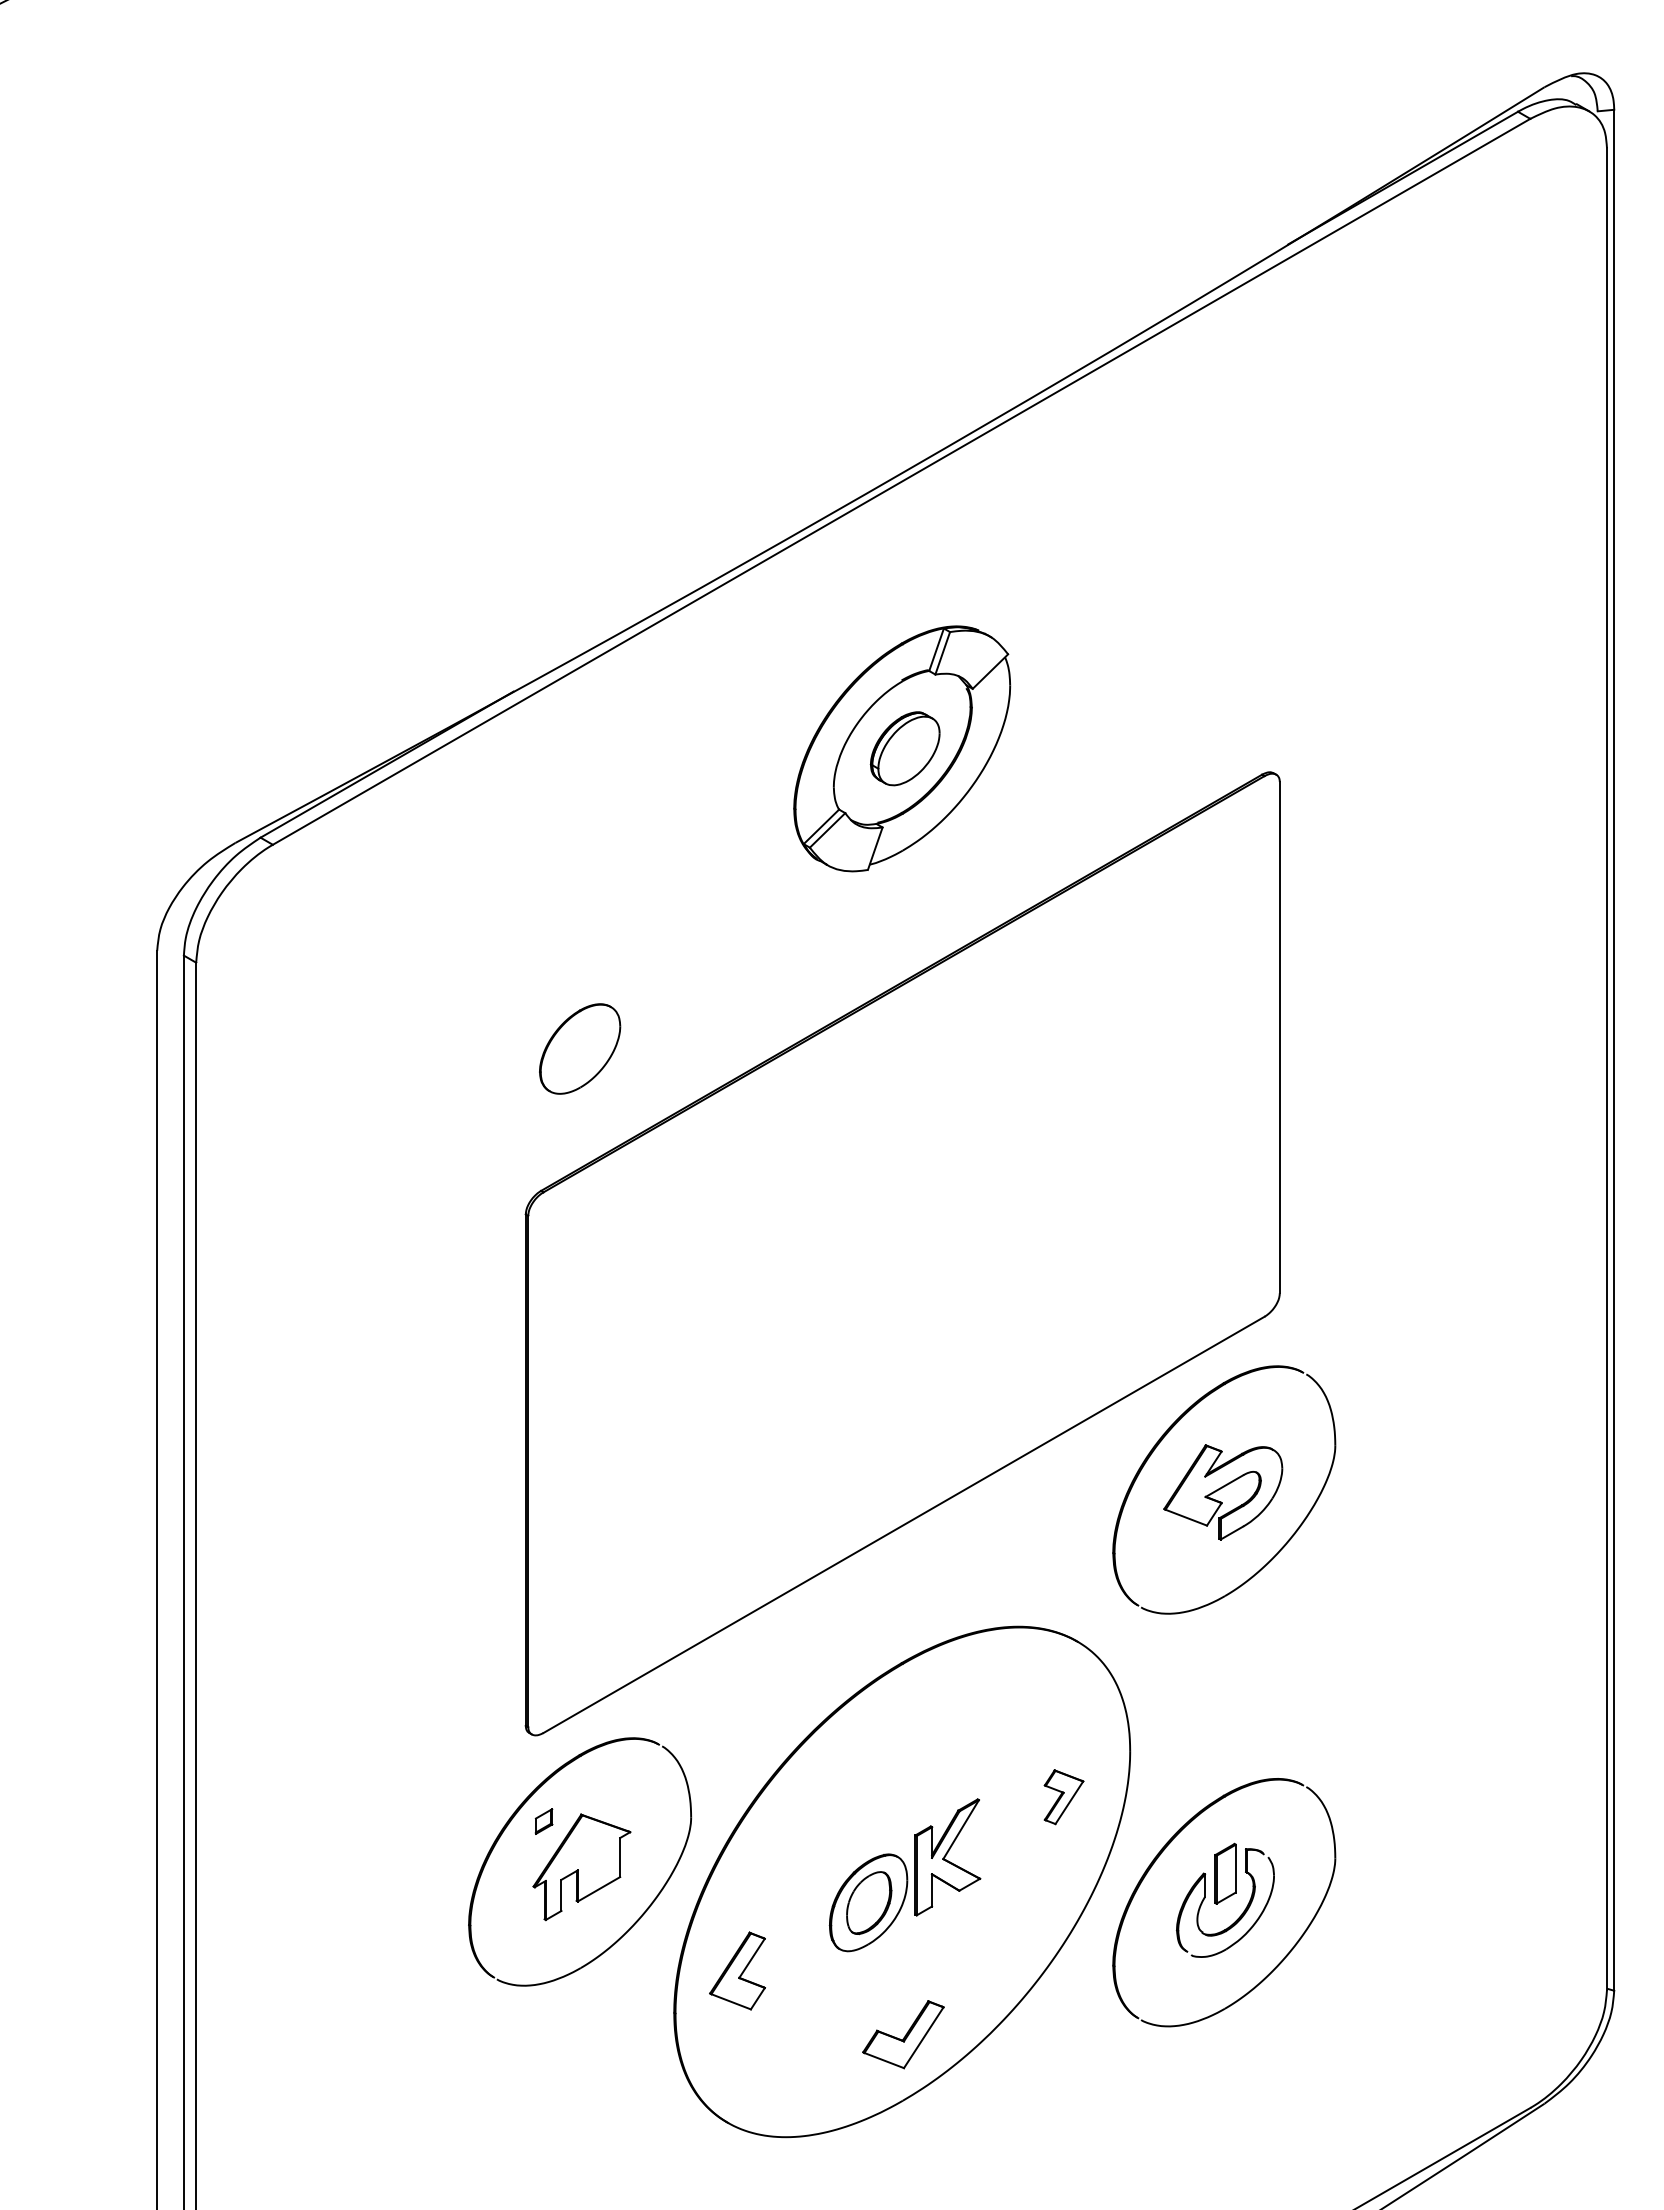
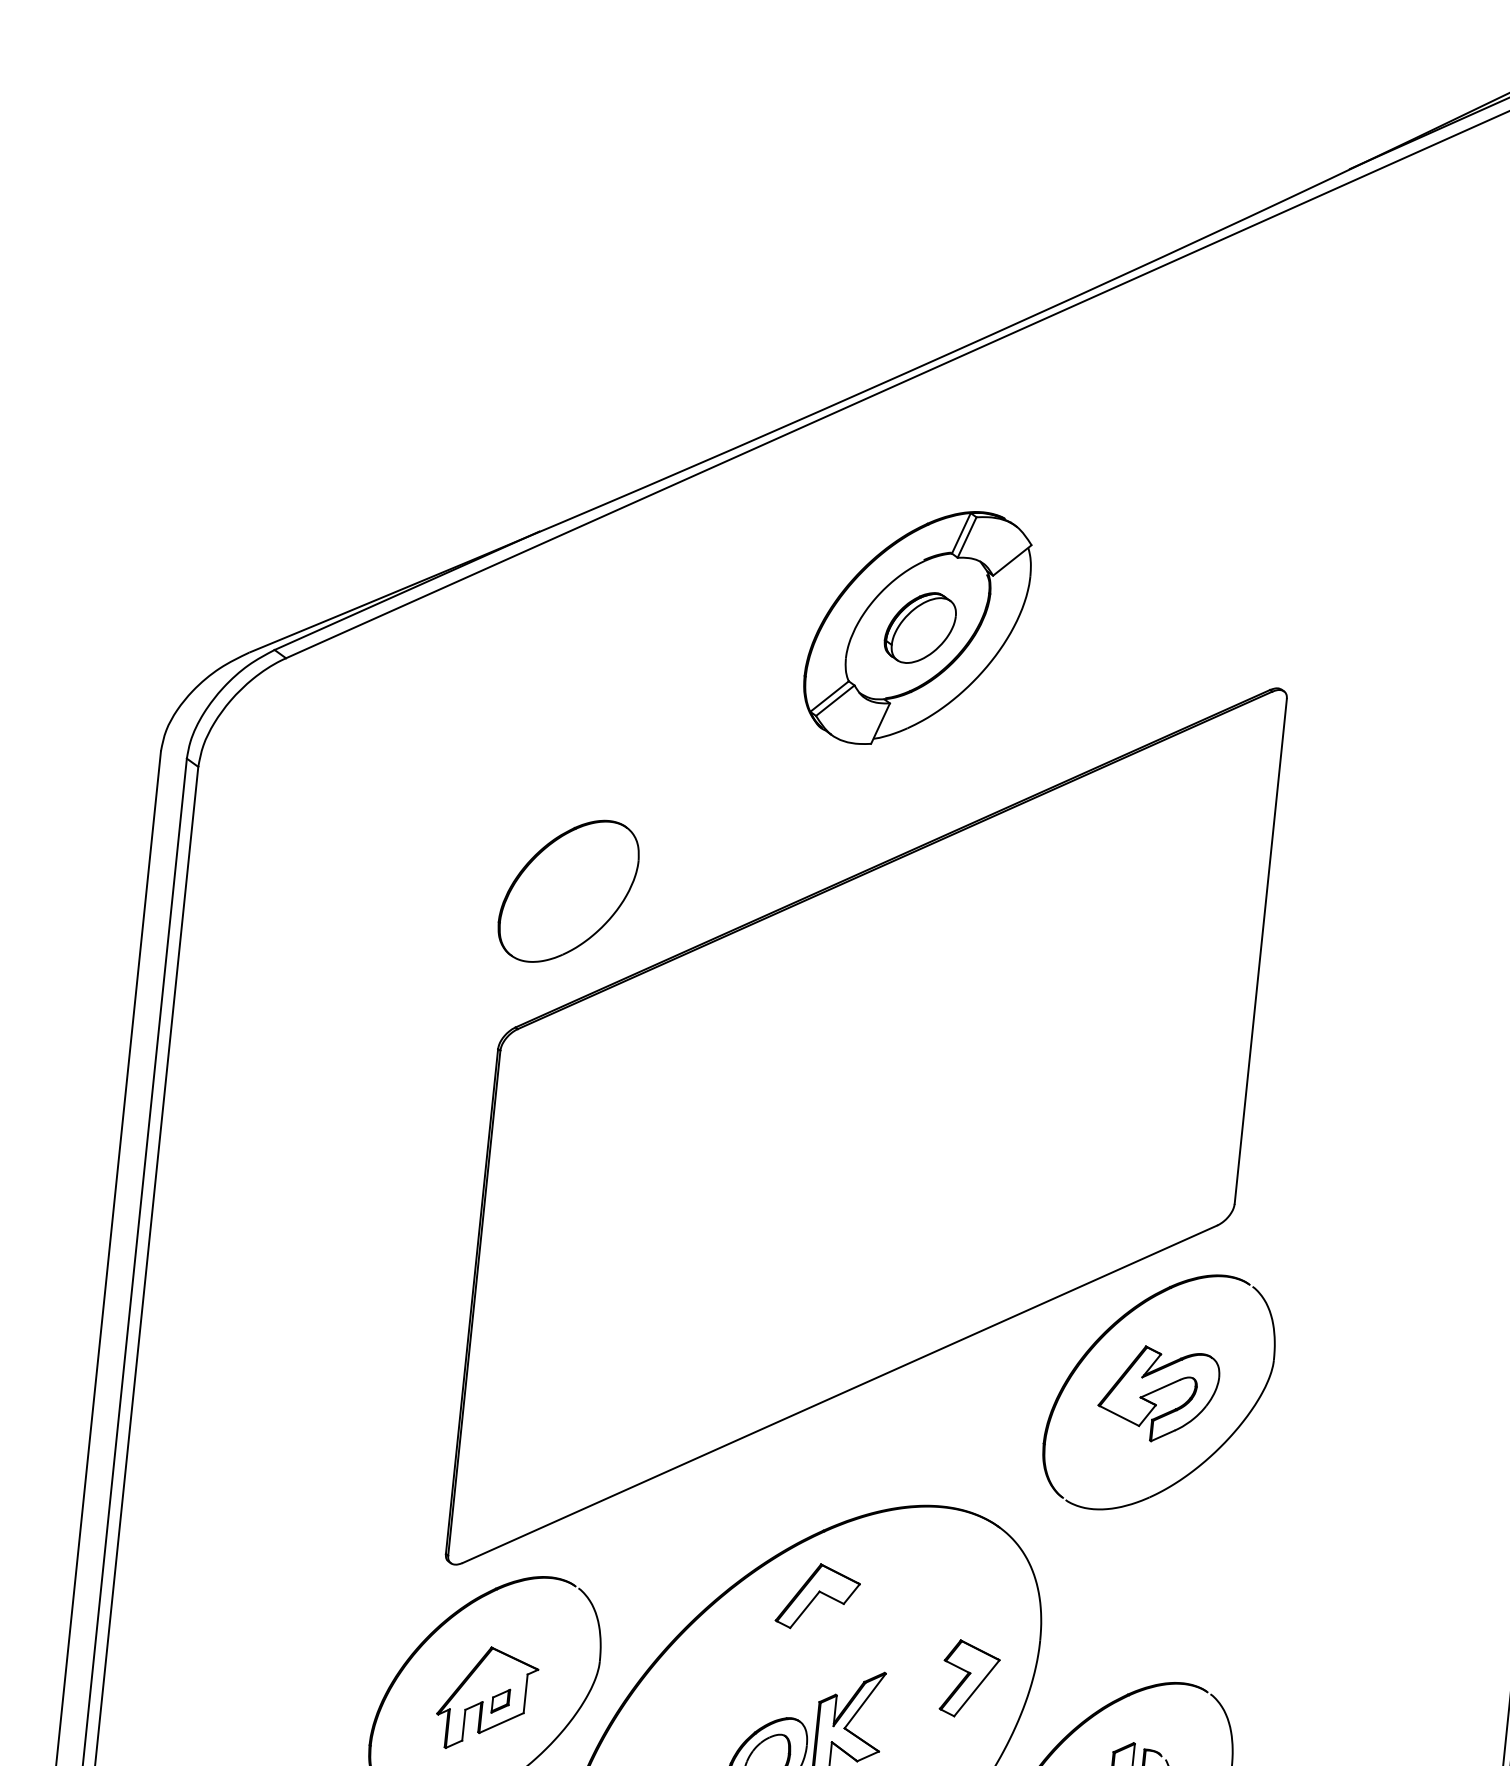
part: (579, 1048) -> (568, 890), size x1.67
part: (903, 1730) -> (818, 1597), added
part: (1063, 1796) -> (969, 1678), size x1.43
part: (543, 1821) -> (500, 1701), moved

